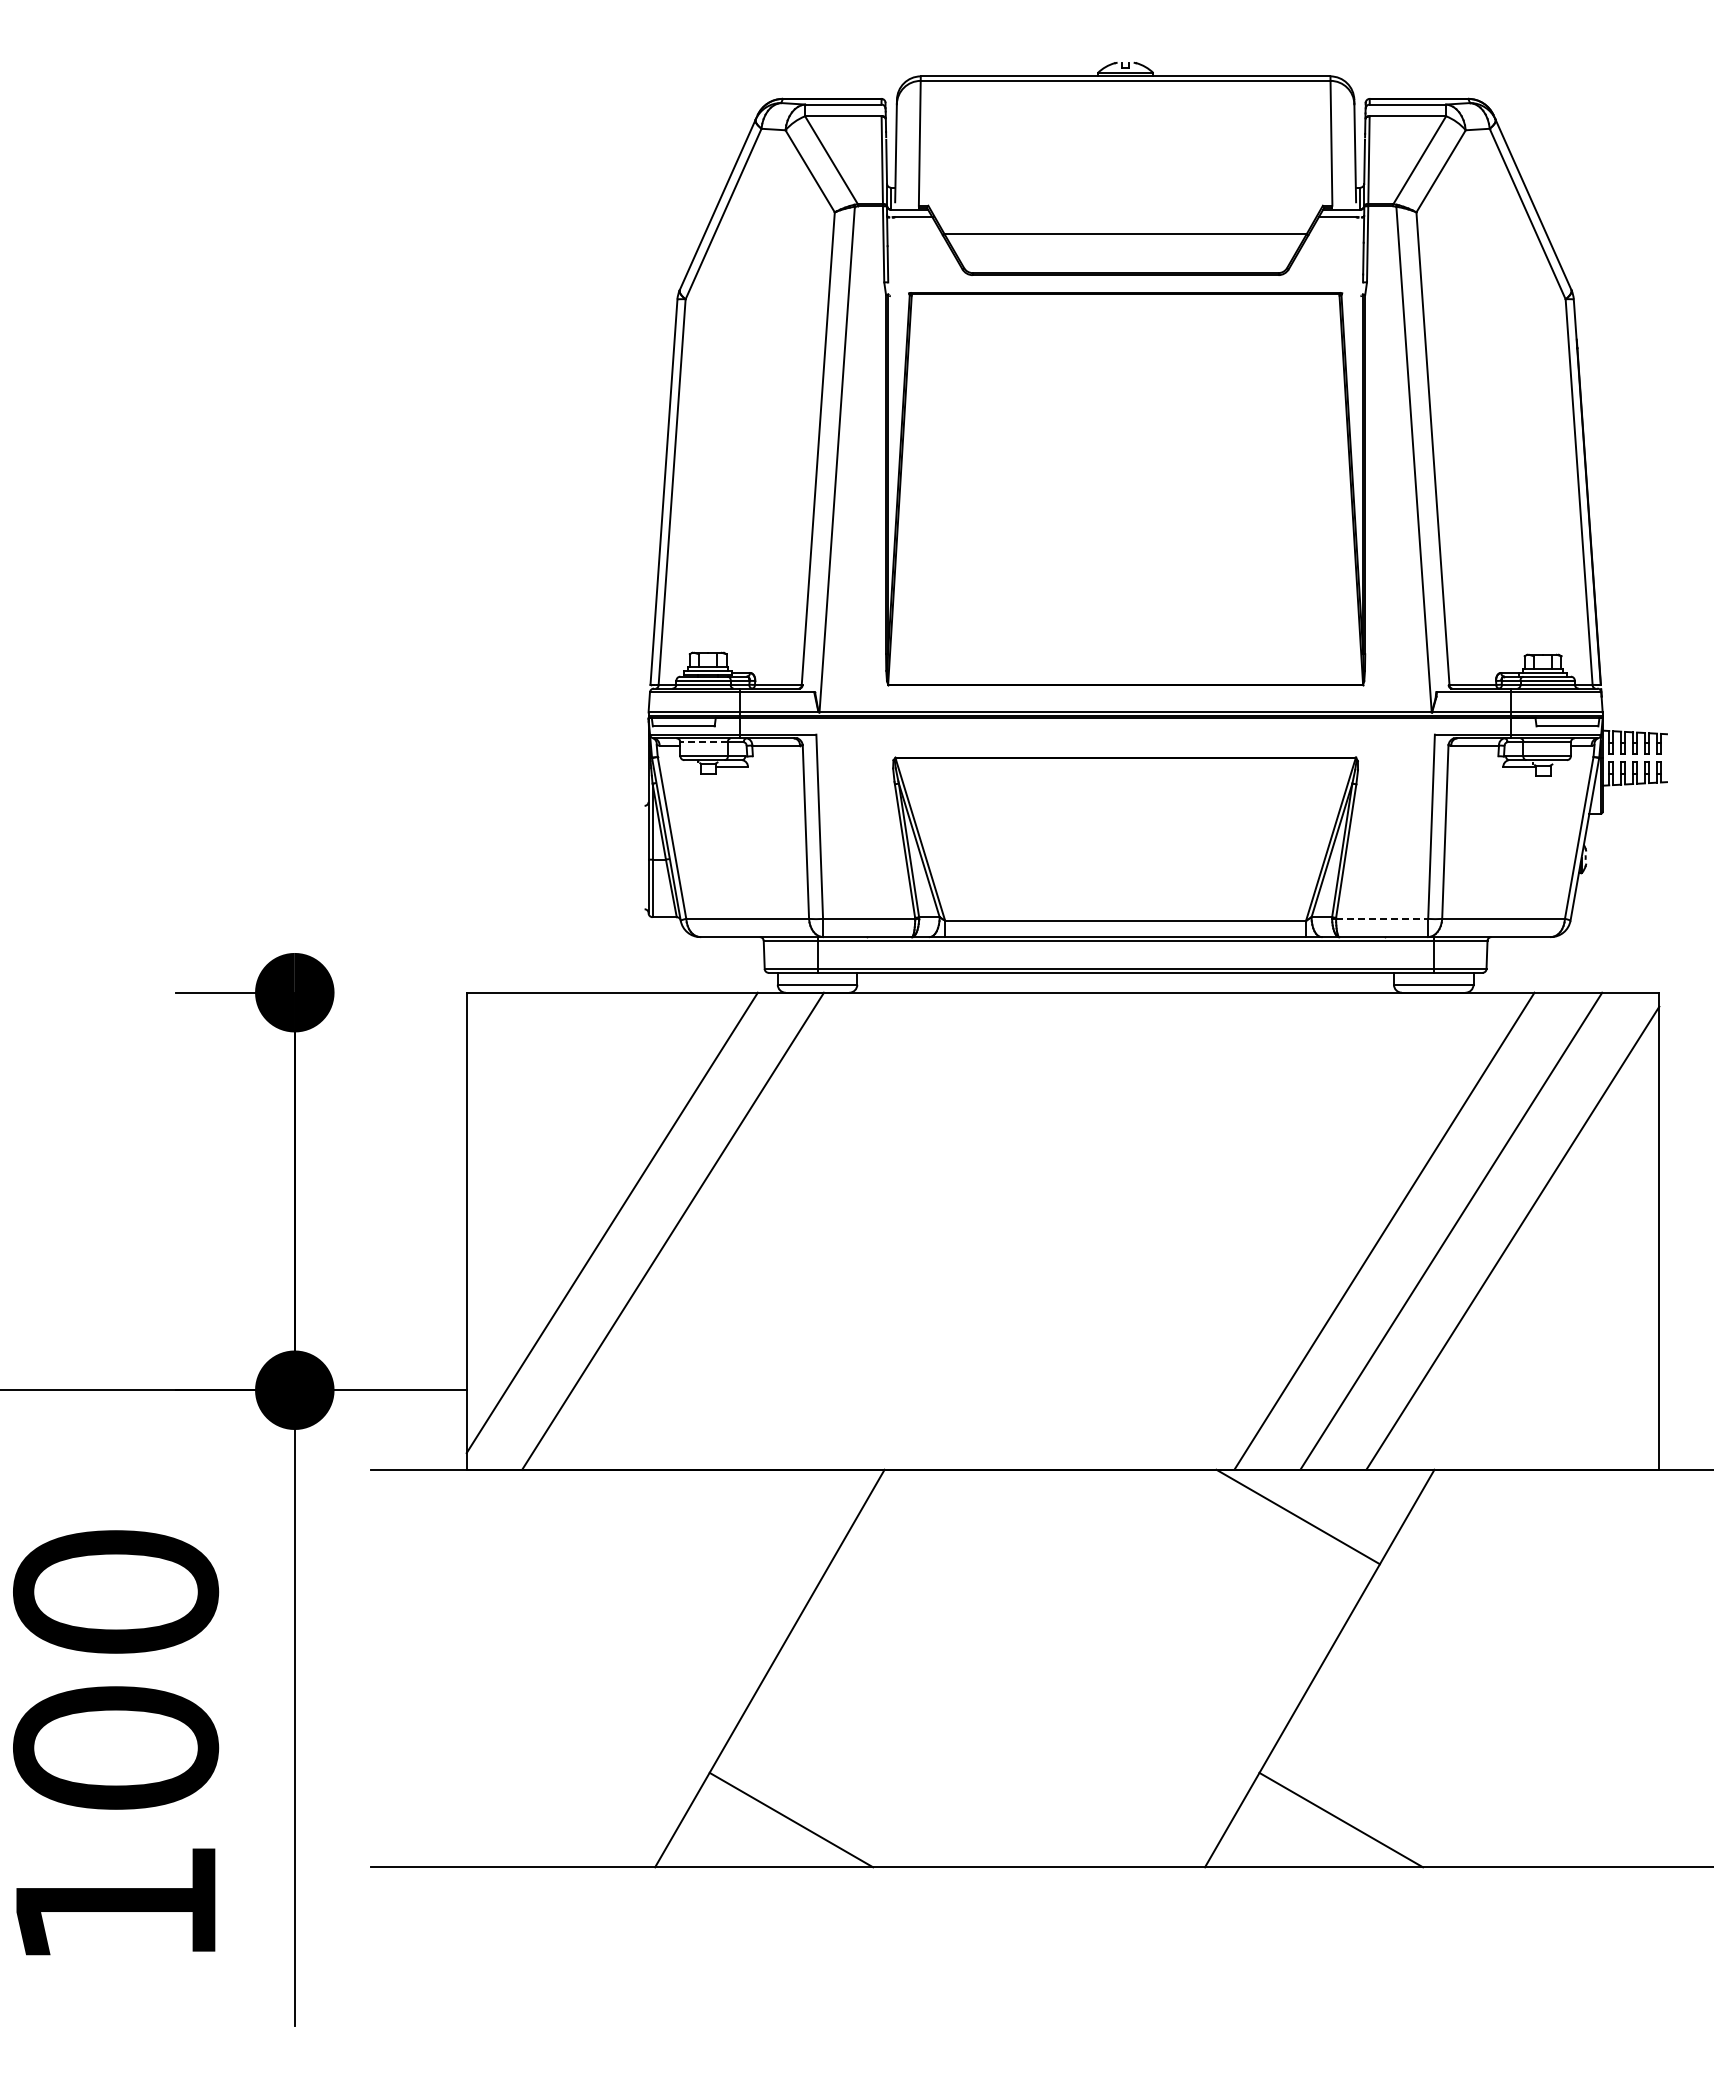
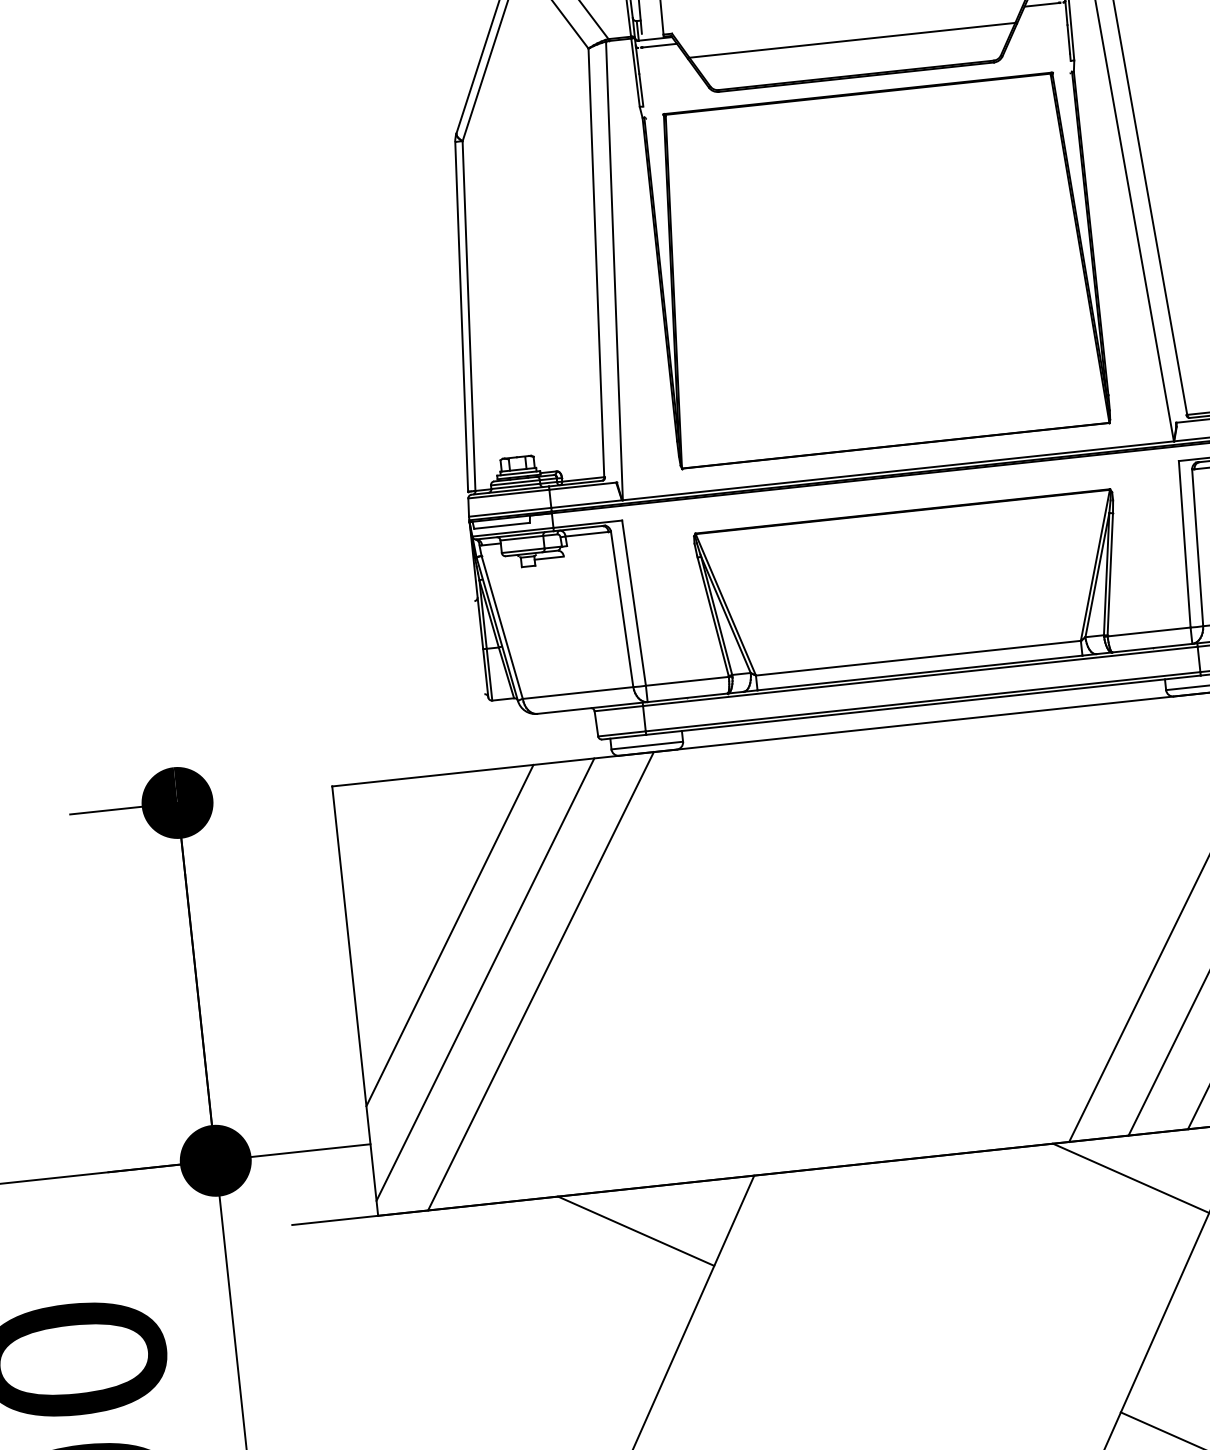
line: (704, 742) -> (522, 538), dashed -> solid
line: (1382, 918) -> (1149, 631), dashed -> solid
line: (578, 1169) -> (449, 934), added
line: (748, 1516) -> (636, 1230), added

